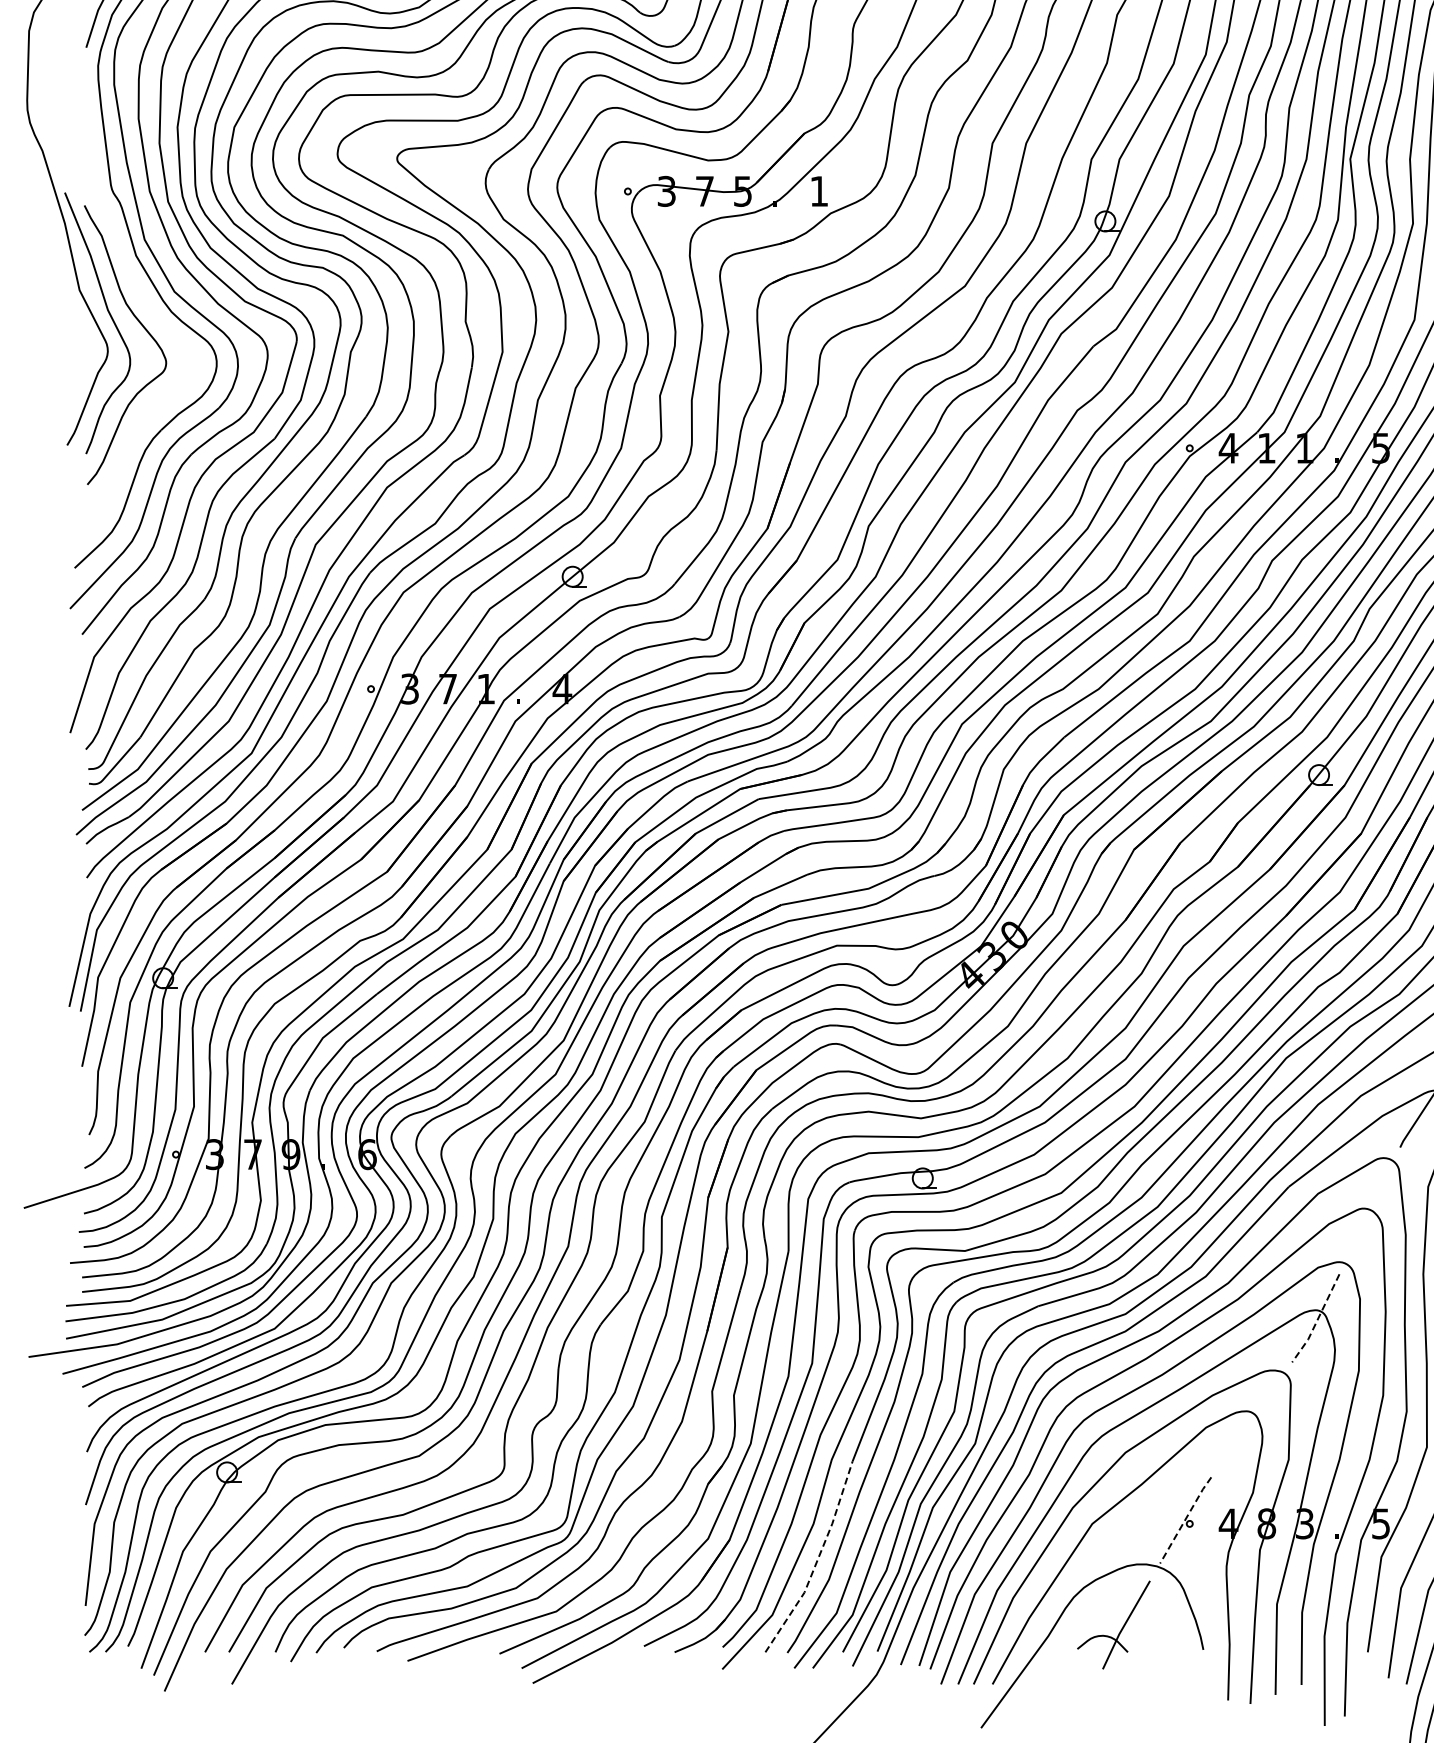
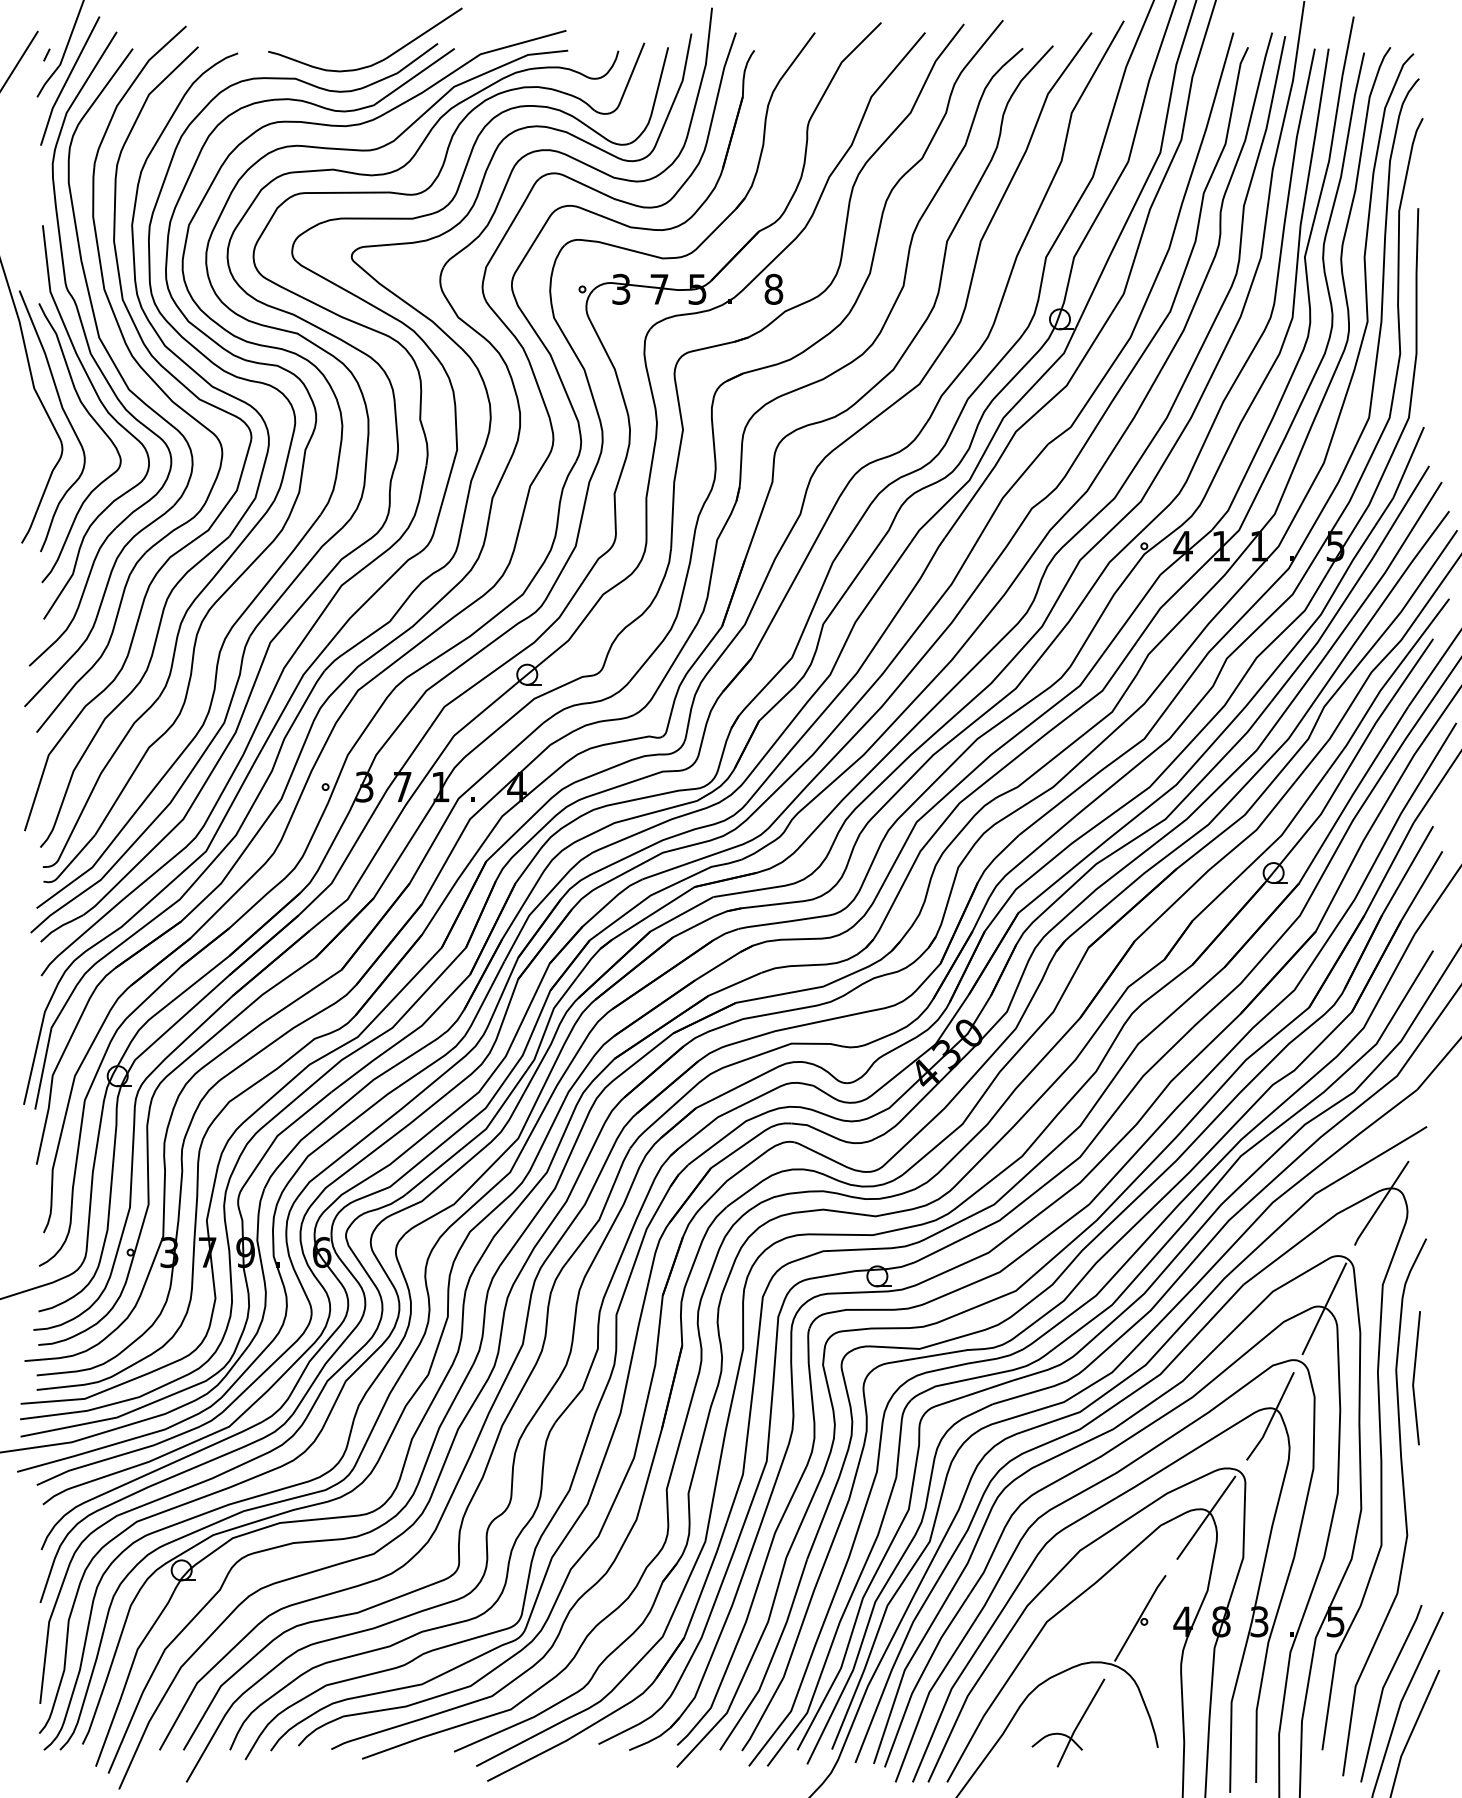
text: (818, 190) -> (773, 288), 1 -> 8
curve: (152, 315) -> (107, 413), added
line: (1369, 1210) -> (1324, 1308), added
line: (1317, 1319) -> (1272, 1417), dashed -> solid
line: (1251, 1419) -> (1206, 1517), added
line: (1185, 1519) -> (1140, 1617), dashed -> solid
line: (817, 1560) -> (772, 1658), dashed -> solid

